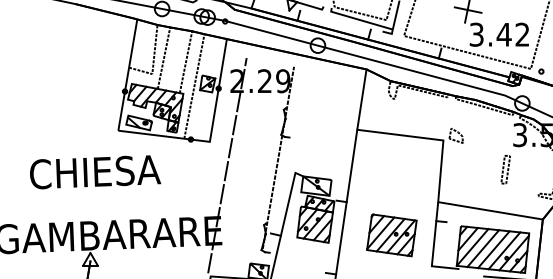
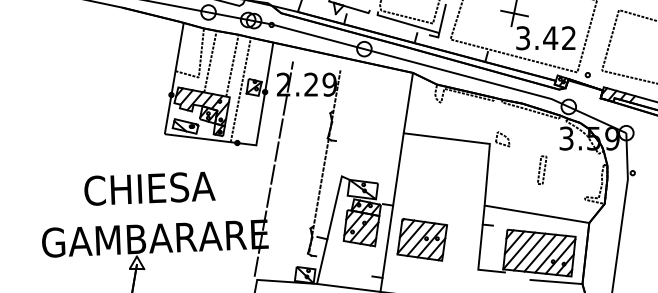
part: (506, 169) -> (542, 169), moved
text: (95, 172) -> (149, 188), moved
part: (392, 235) -> (422, 239), moved

